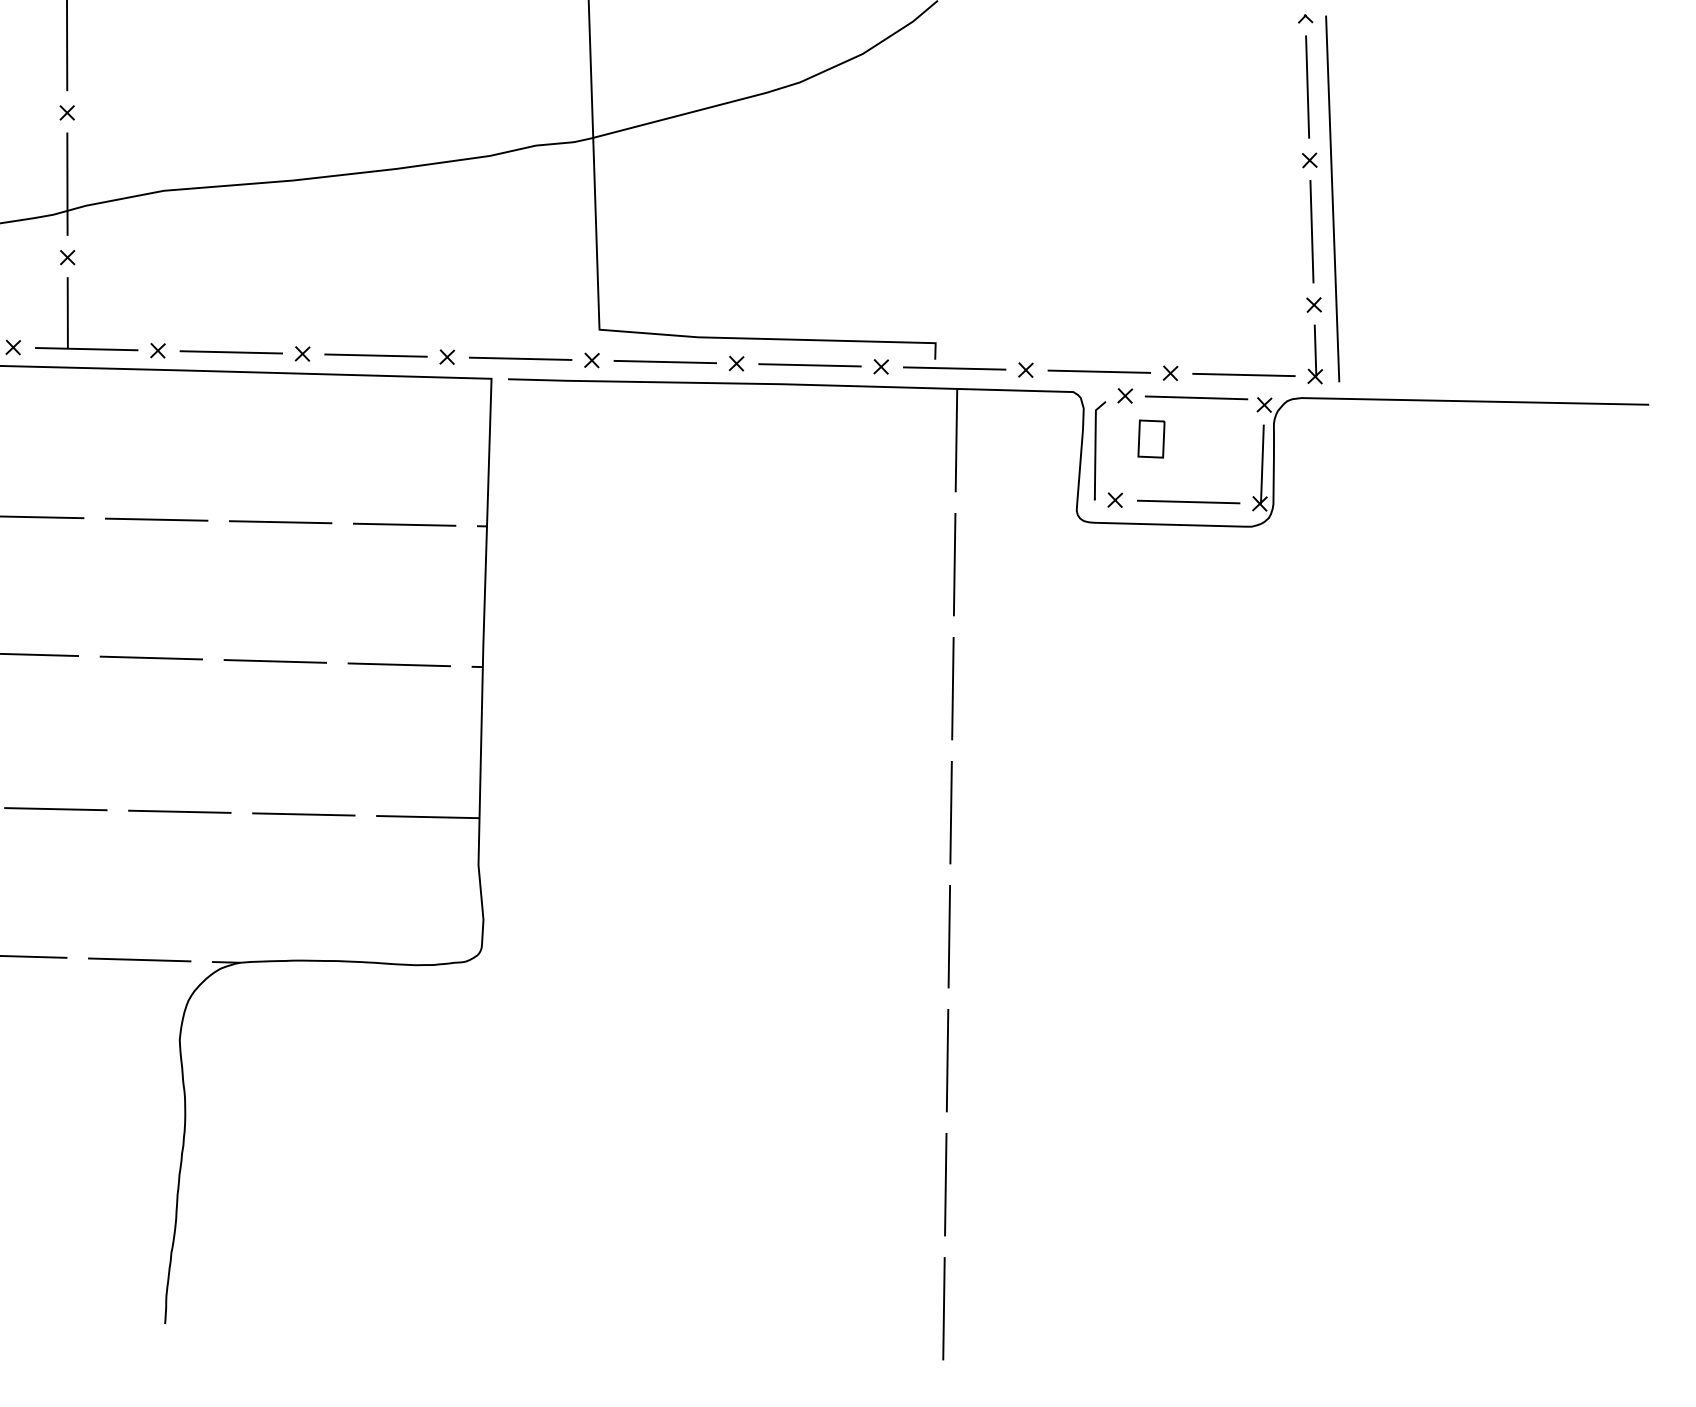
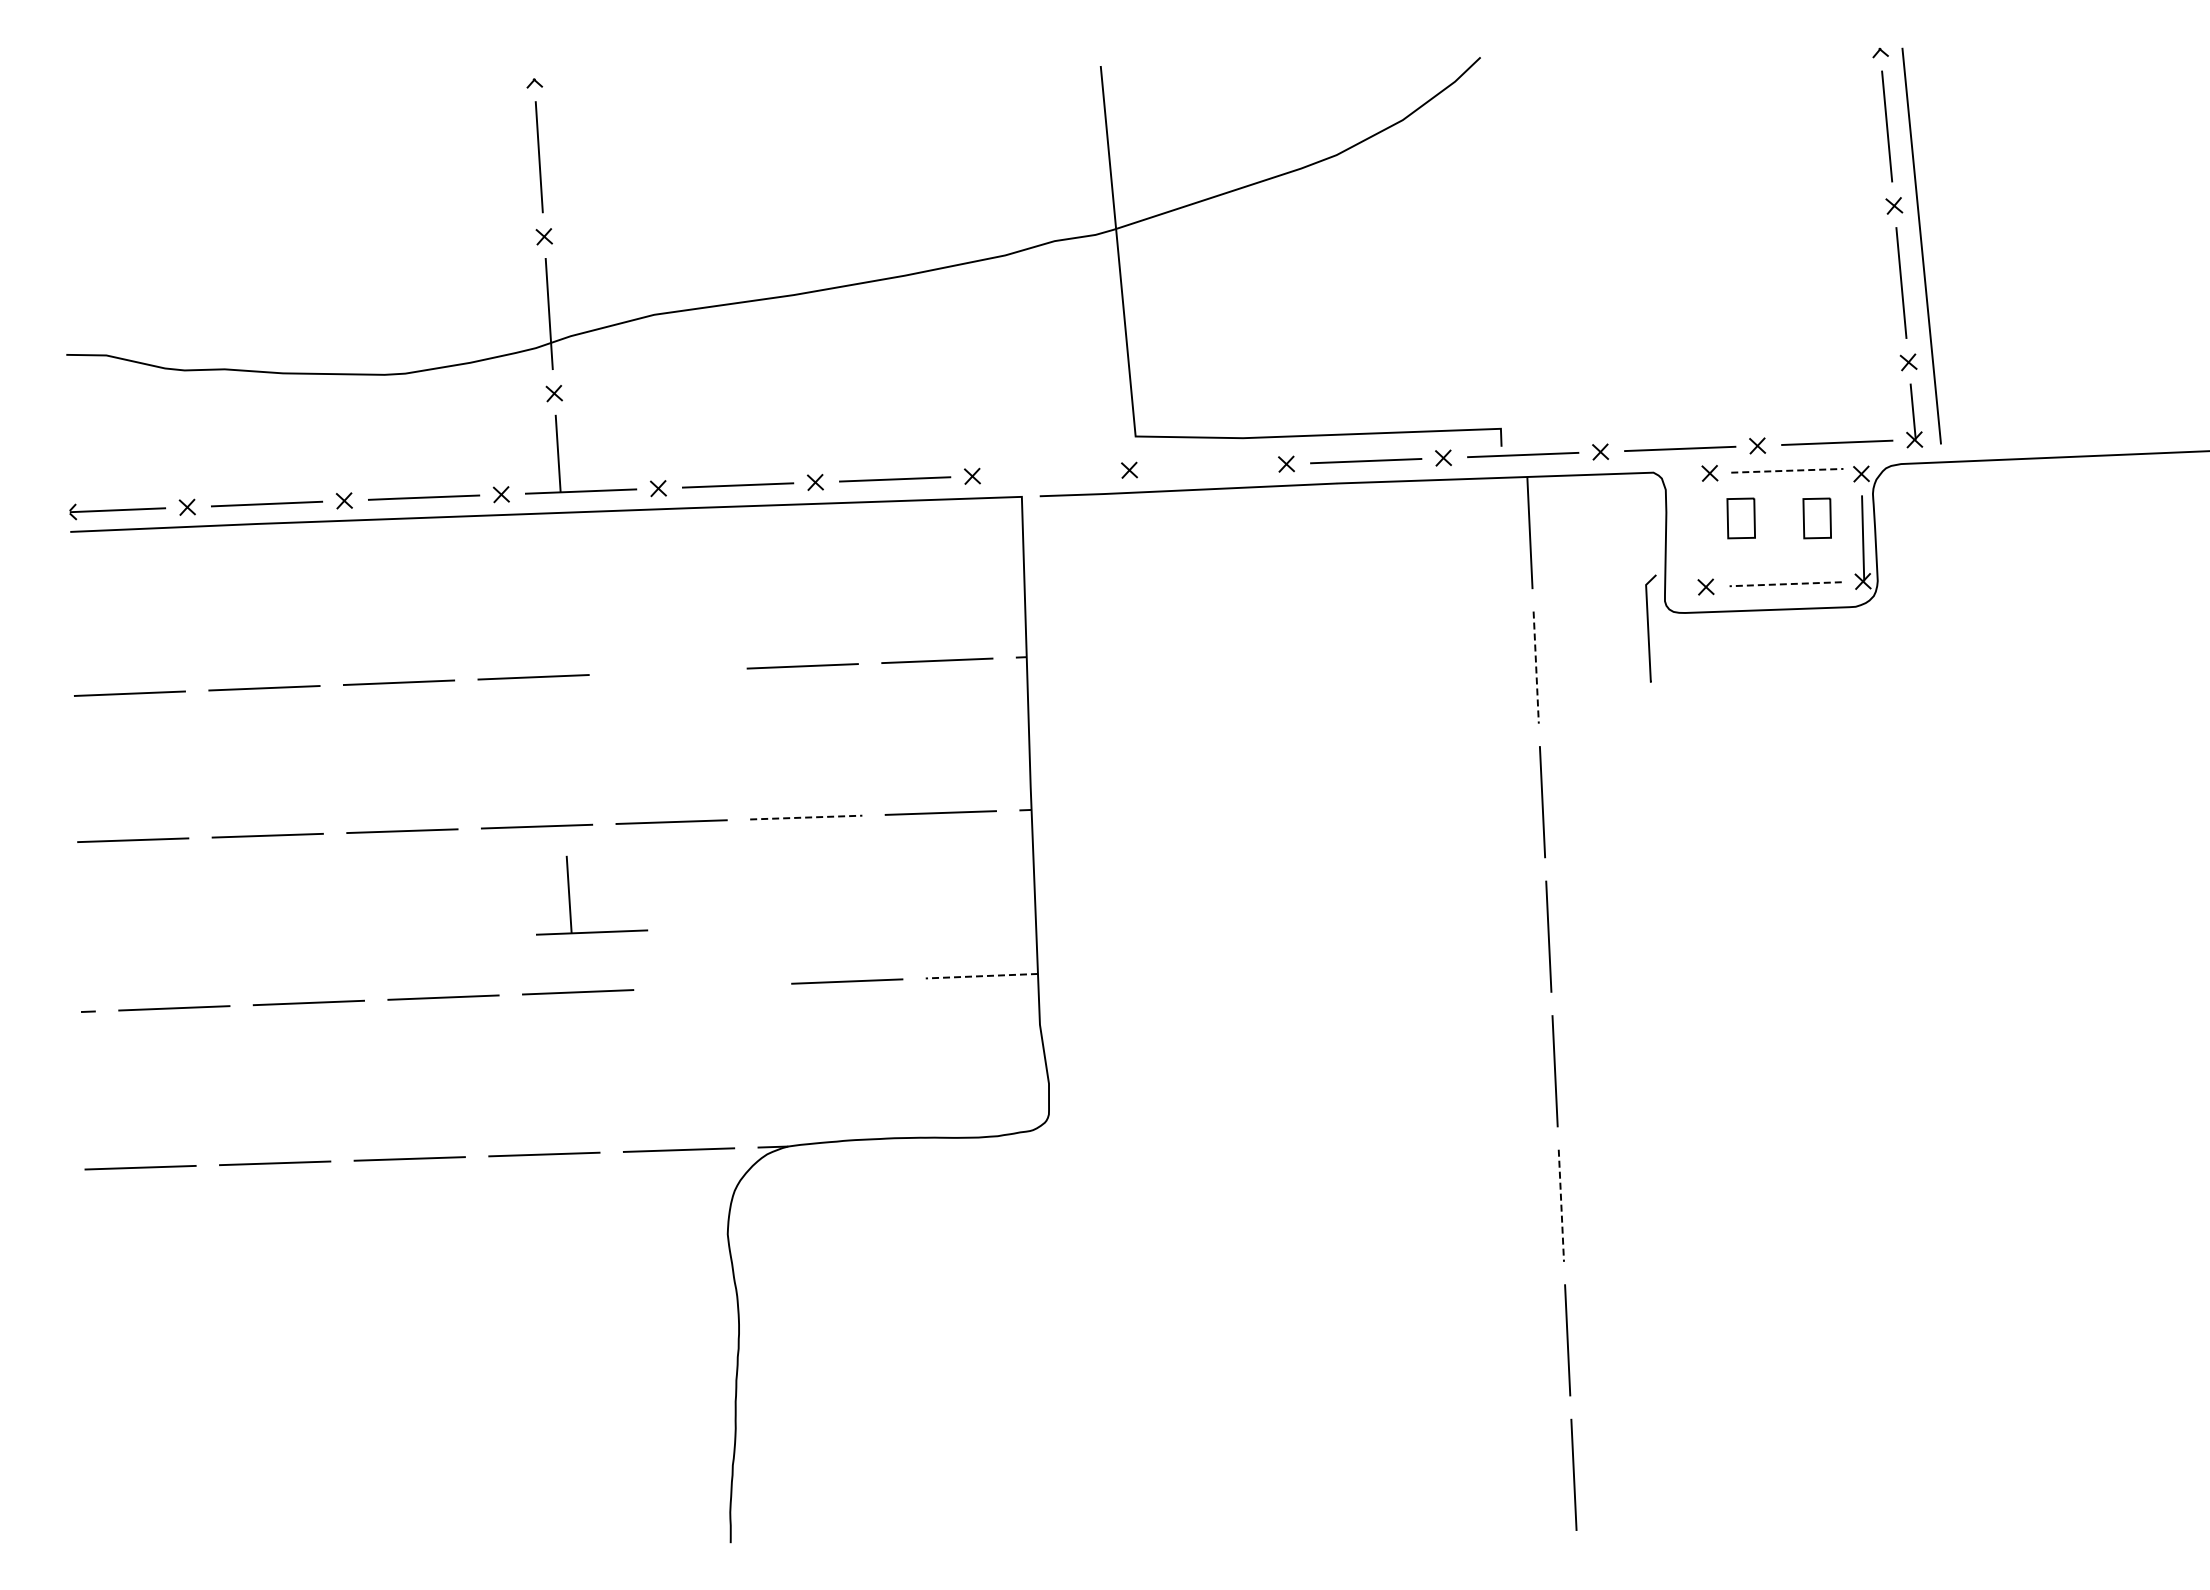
line: (521, 359) -> (1052, 473), removed
line: (665, 362) -> (1209, 467), removed
line: (1196, 397) -> (1787, 470), solid -> dashed
part: (1220, 443) -> (1816, 518), added
line: (1096, 450) -> (1649, 628), moved
line: (1188, 502) -> (1785, 584), solid -> dashed
line: (156, 519) -> (668, 671), removed
line: (954, 565) -> (1536, 668), solid -> dashed
line: (275, 661) -> (806, 817), solid -> dashed
part: (54, 719) -> (570, 895), added
line: (179, 811) -> (712, 986), removed
line: (427, 817) -> (981, 976), solid -> dashed
line: (947, 1061) -> (1561, 1206), solid -> dashed

